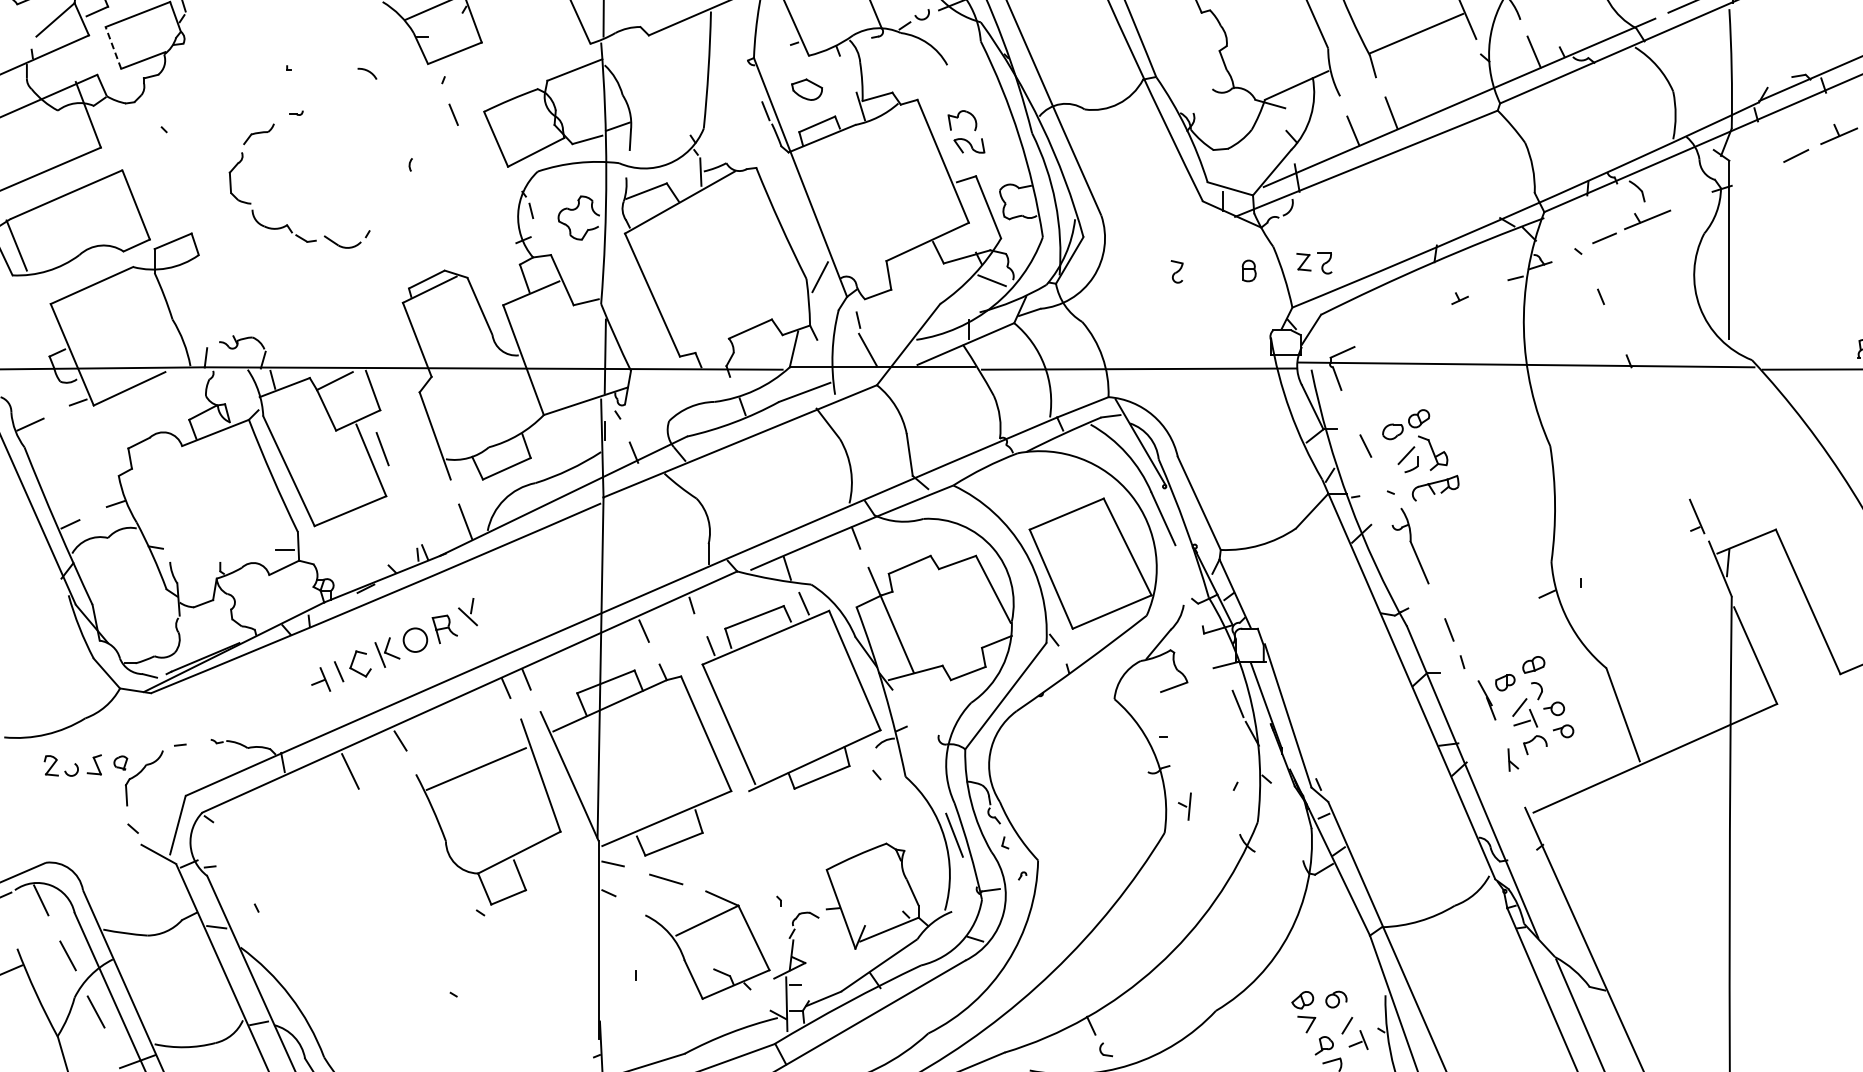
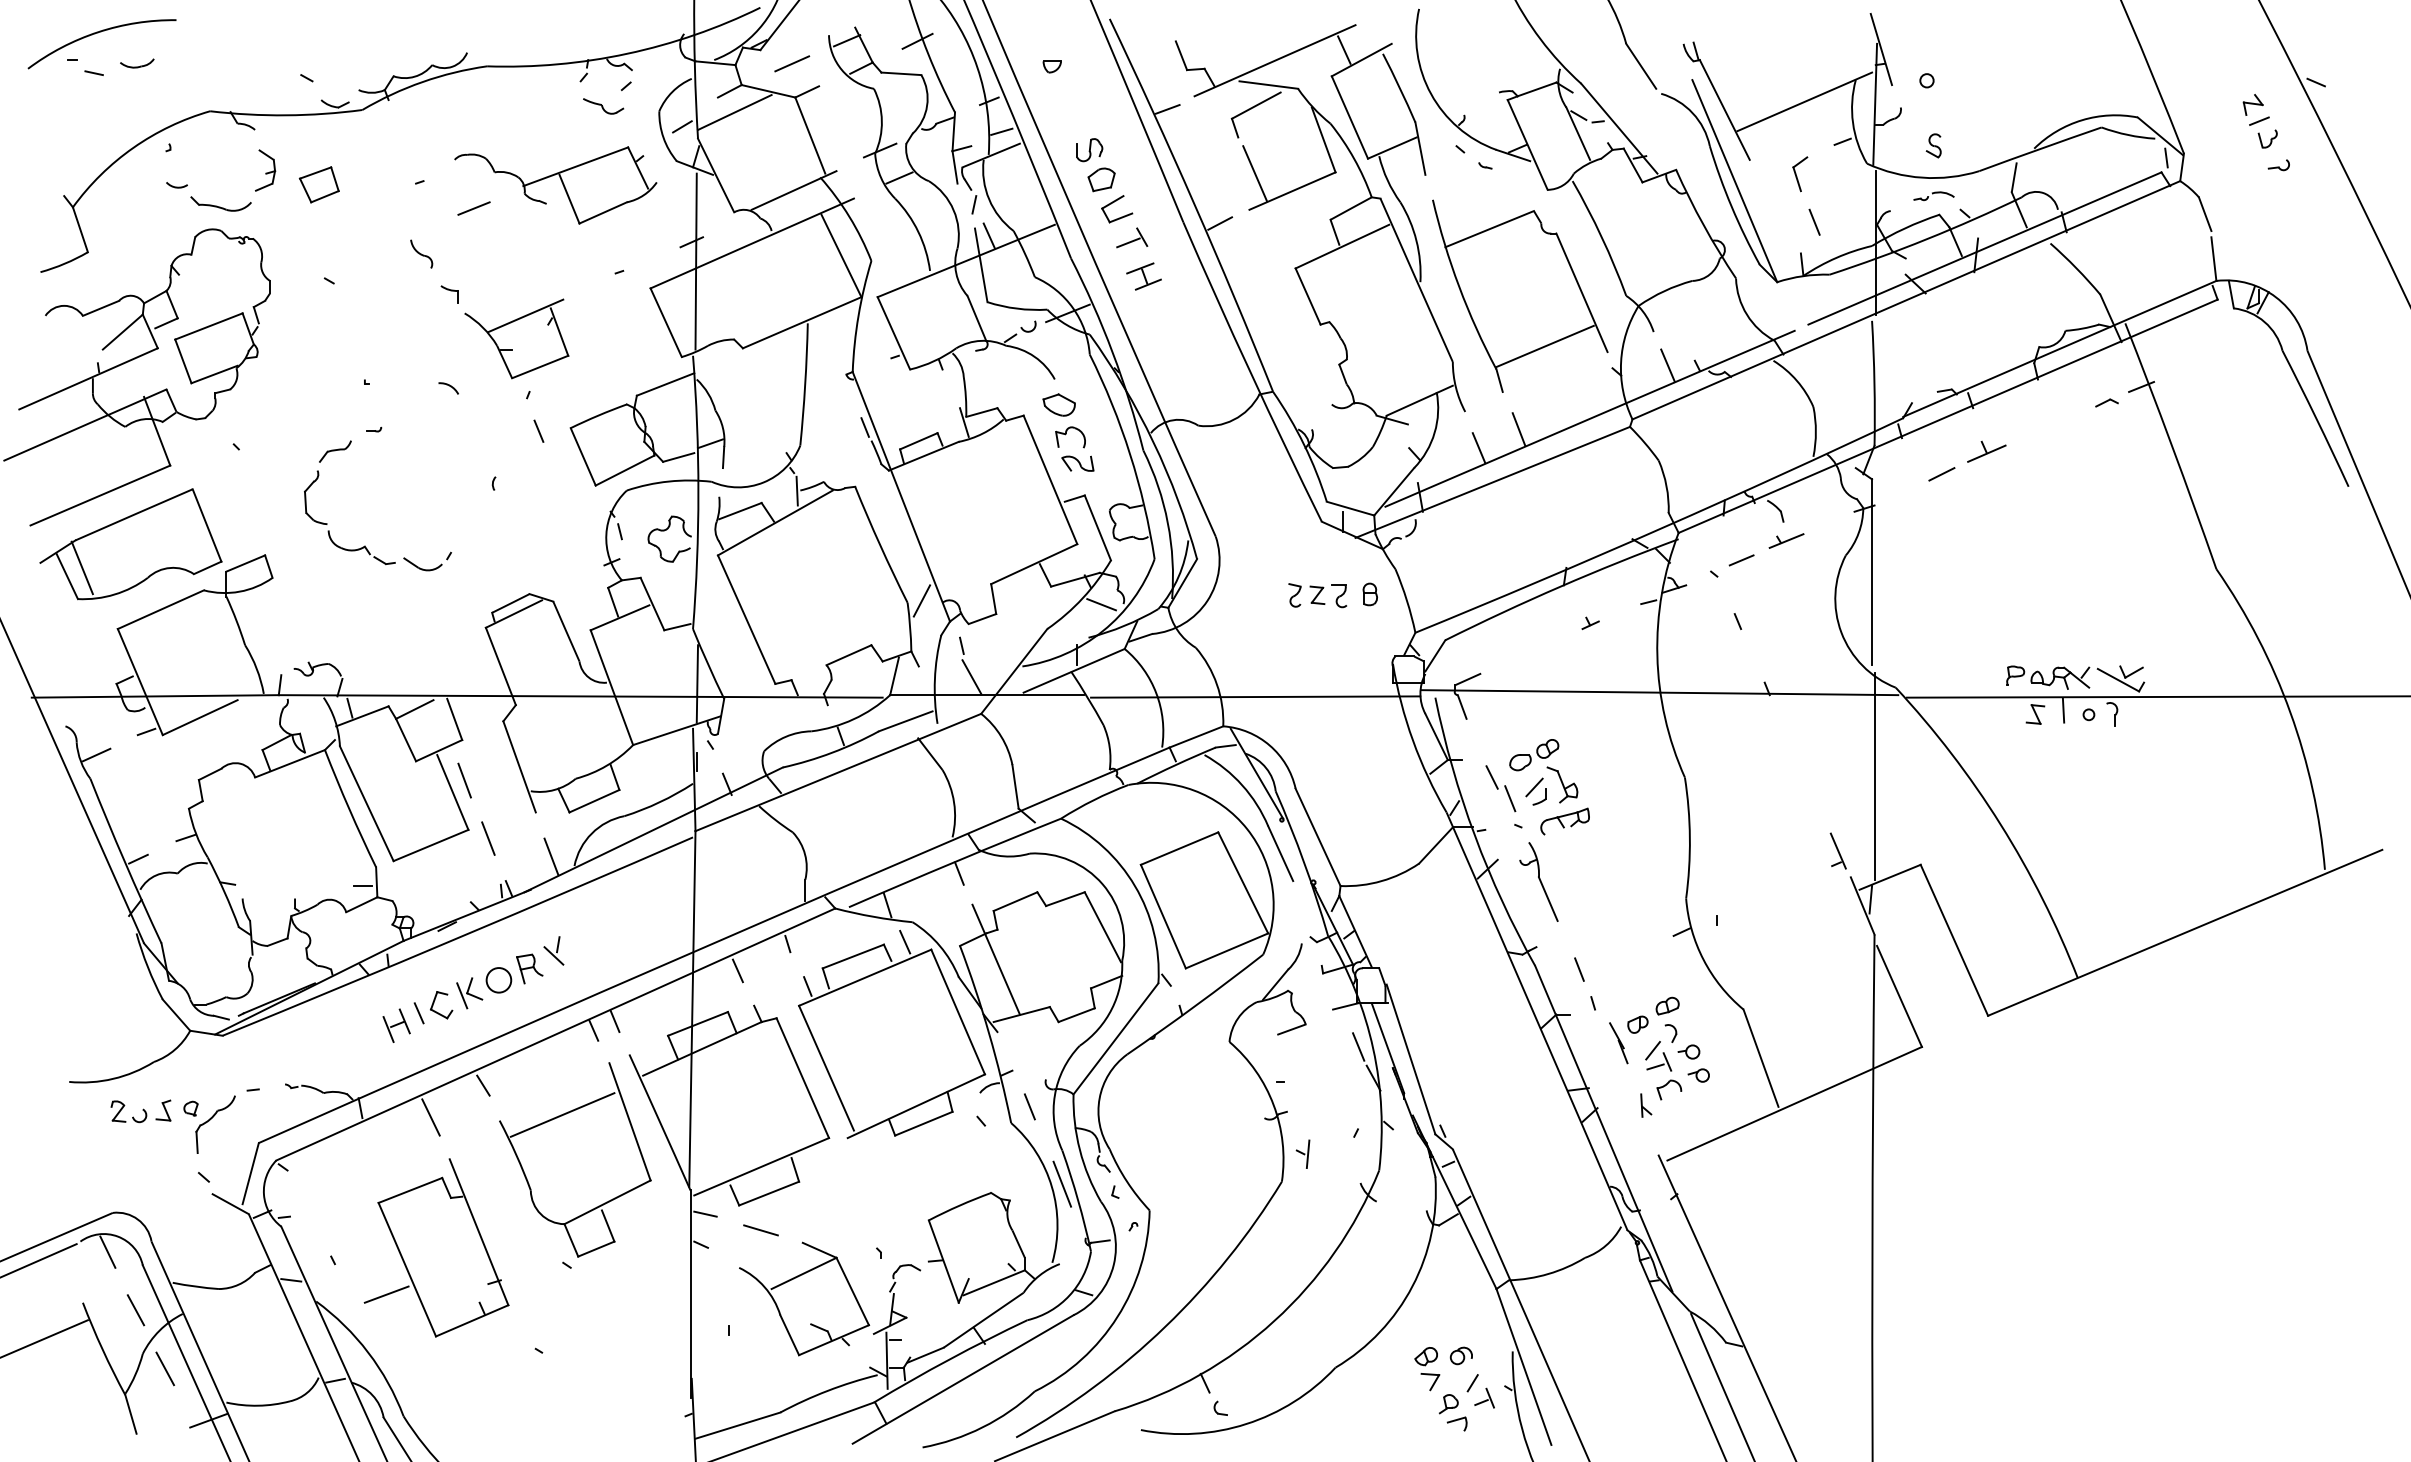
line: (113, 47) -> (183, 360), dashed -> solid
part: (806, 89) -> (1058, 404), moved
part: (1647, 219) -> (1786, 540), size x0.71
part: (1311, 270) -> (1325, 603), moved
line: (1731, 444) -> (1874, 775), added
line: (1383, 466) -> (1510, 798), added
line: (405, 504) -> (488, 838), added
line: (309, 687) -> (388, 1029), added
line: (923, 760) -> (1029, 1106), added
part: (355, 895) -> (436, 1247), added

